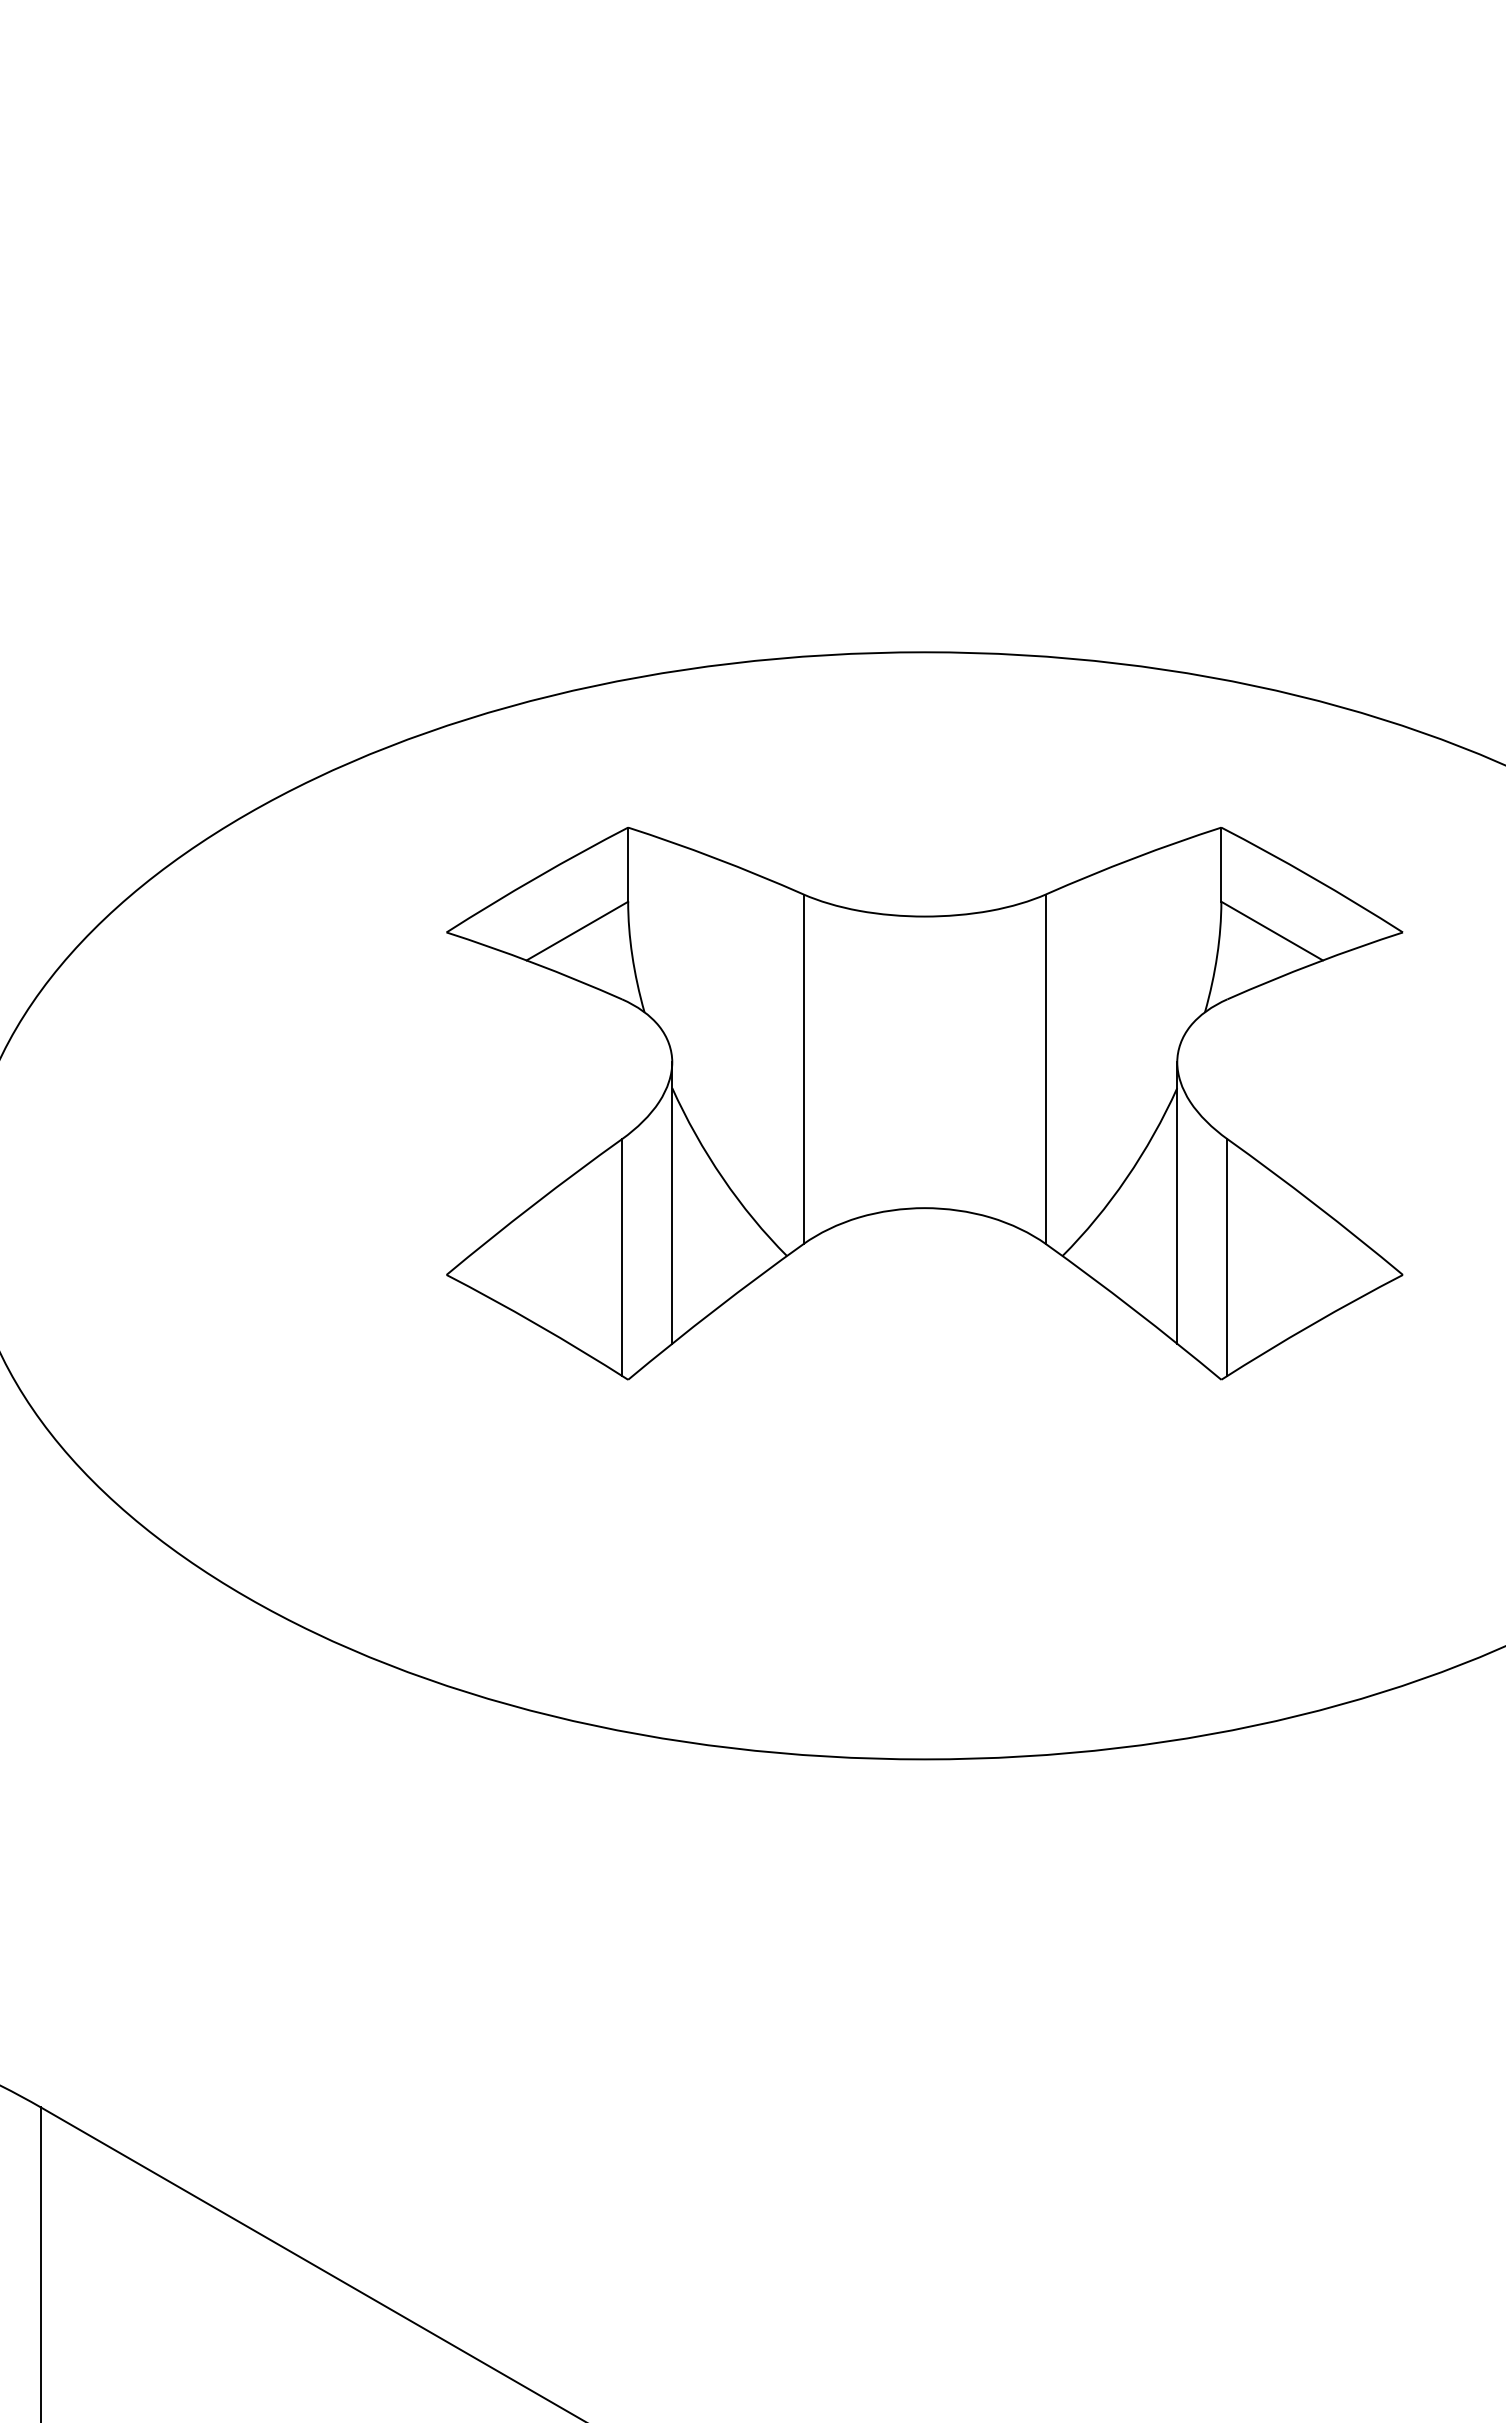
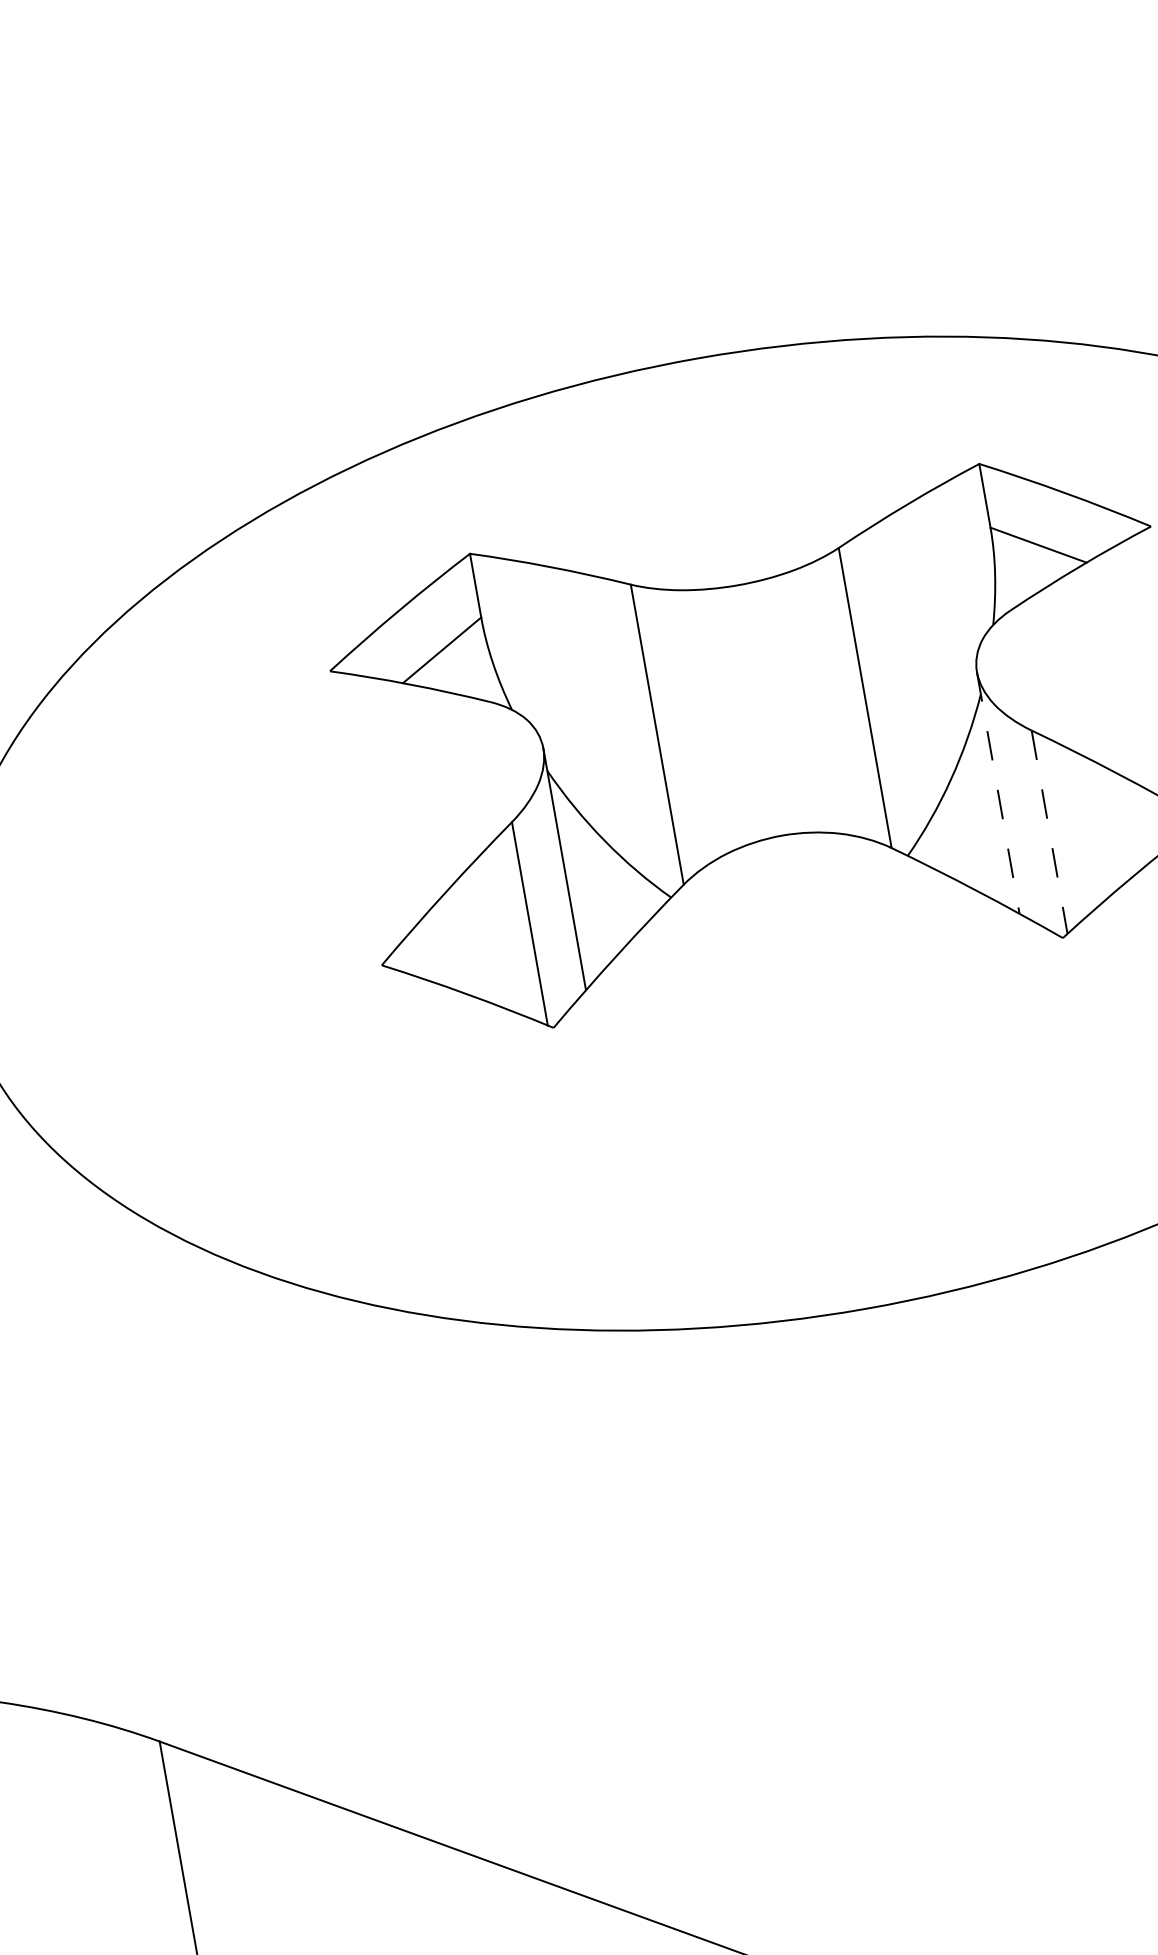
line: (1177, 1203) -> (998, 793), solid -> dashed
line: (1227, 1258) -> (1049, 833), solid -> dashed

